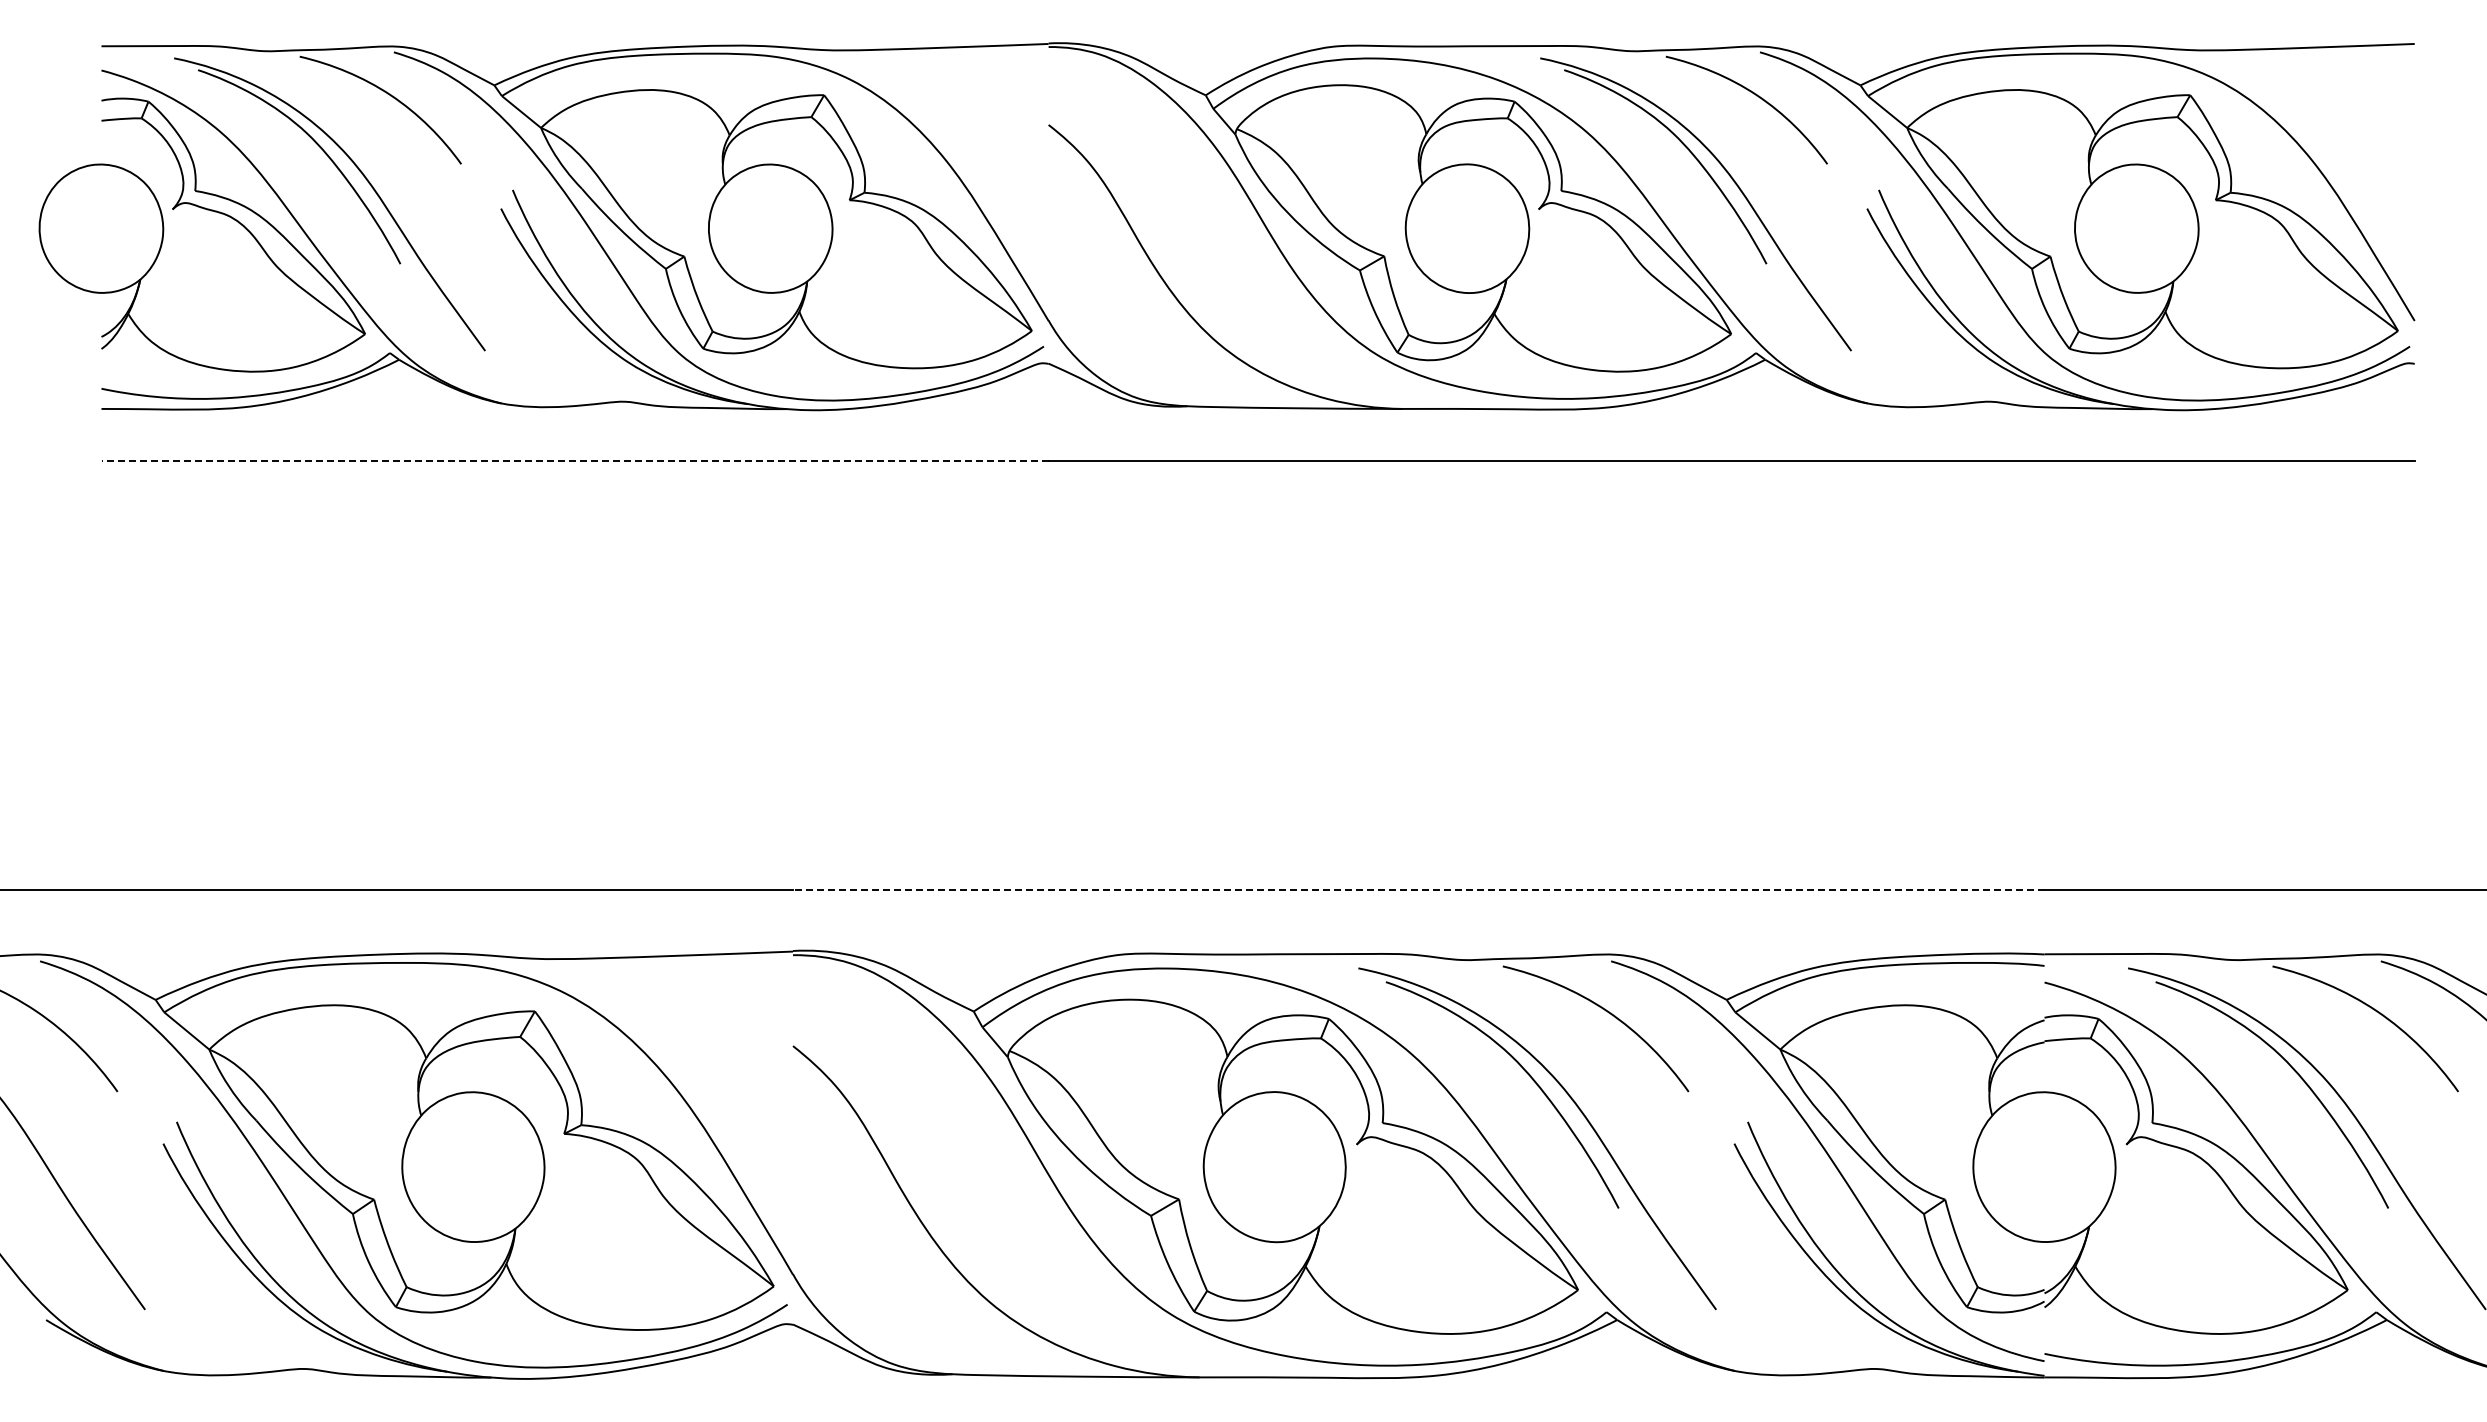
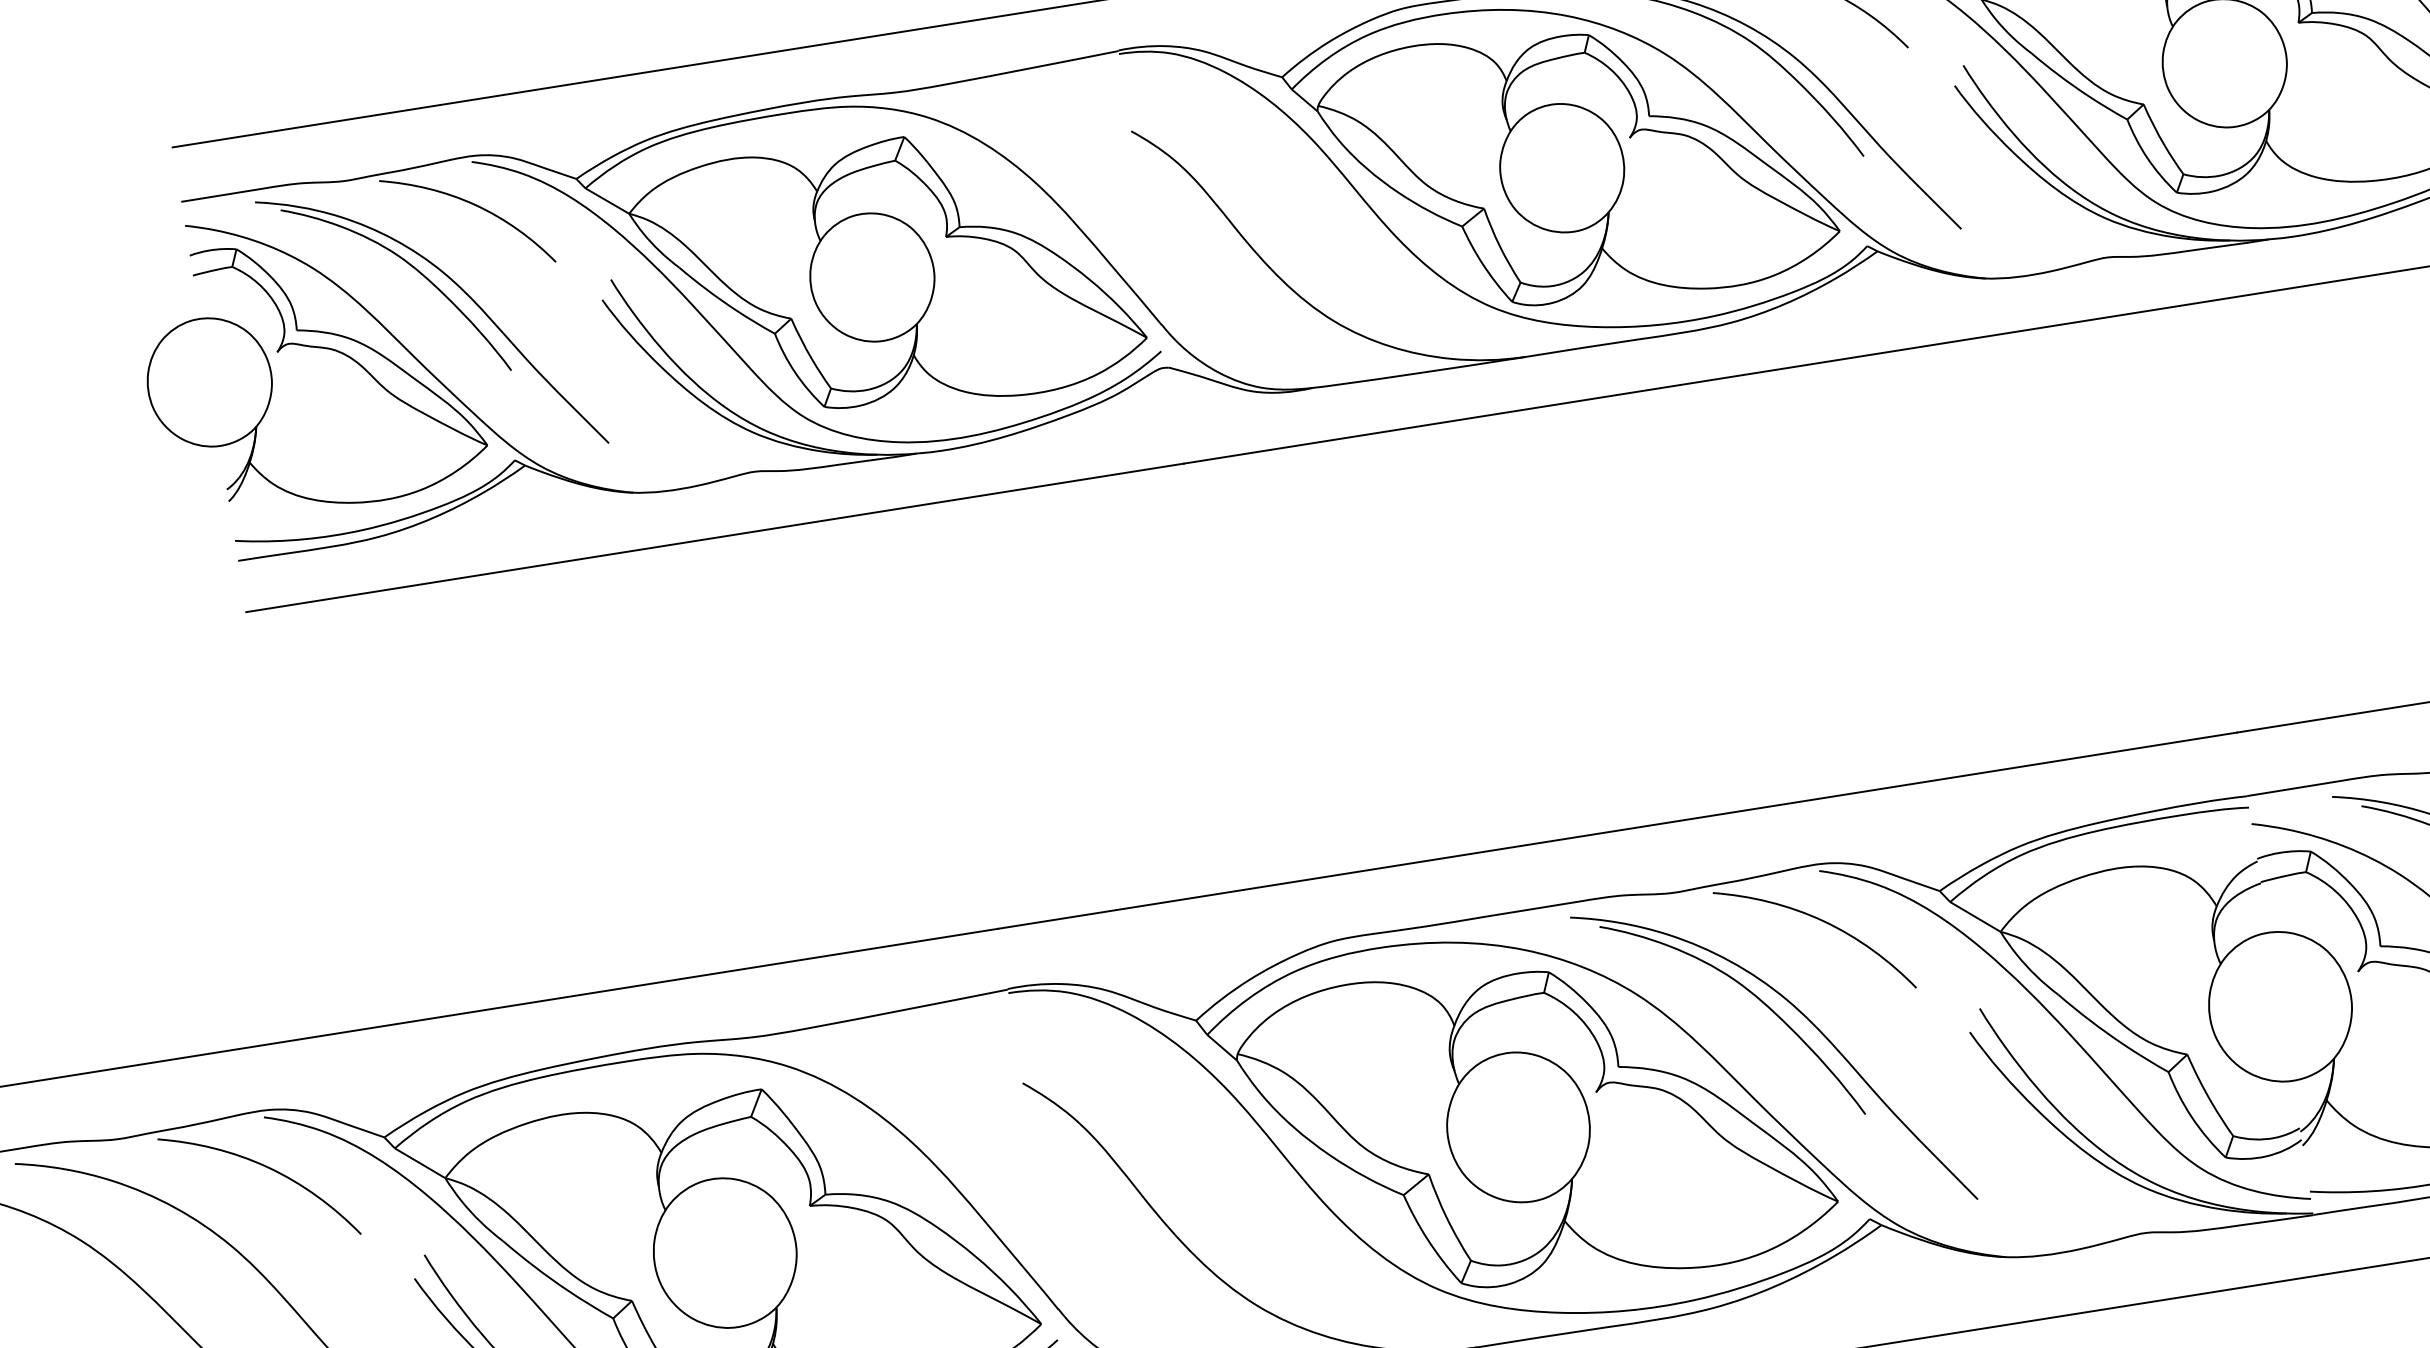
line: (575, 460) -> (715, 537), dashed -> solid
line: (1418, 890) -> (1617, 831), dashed -> solid

